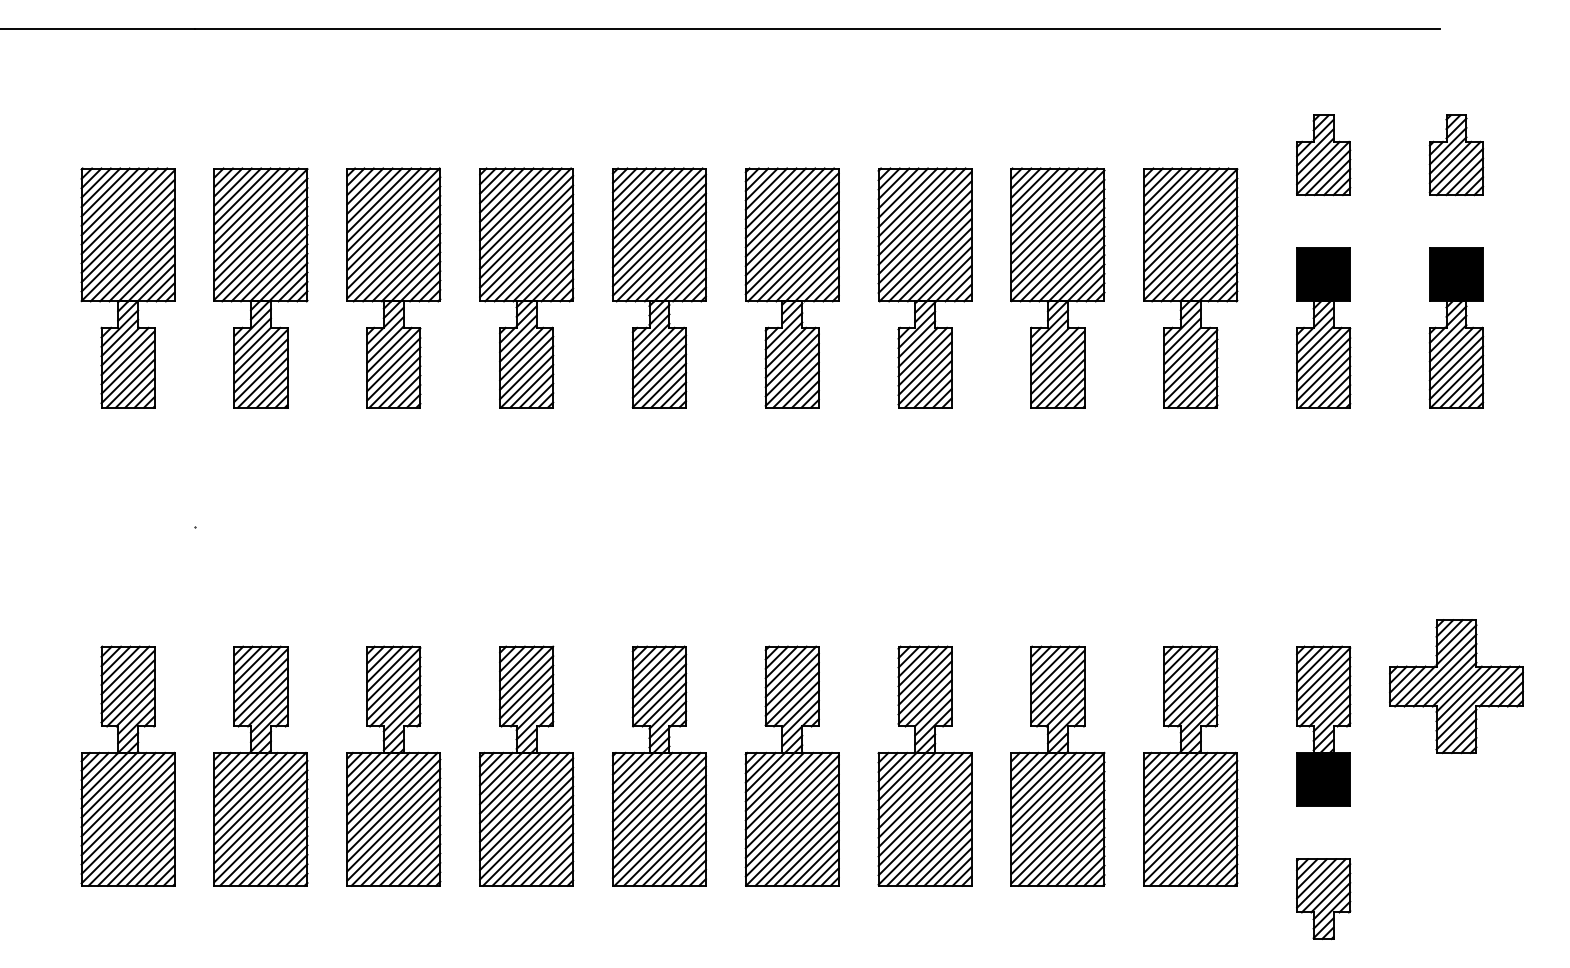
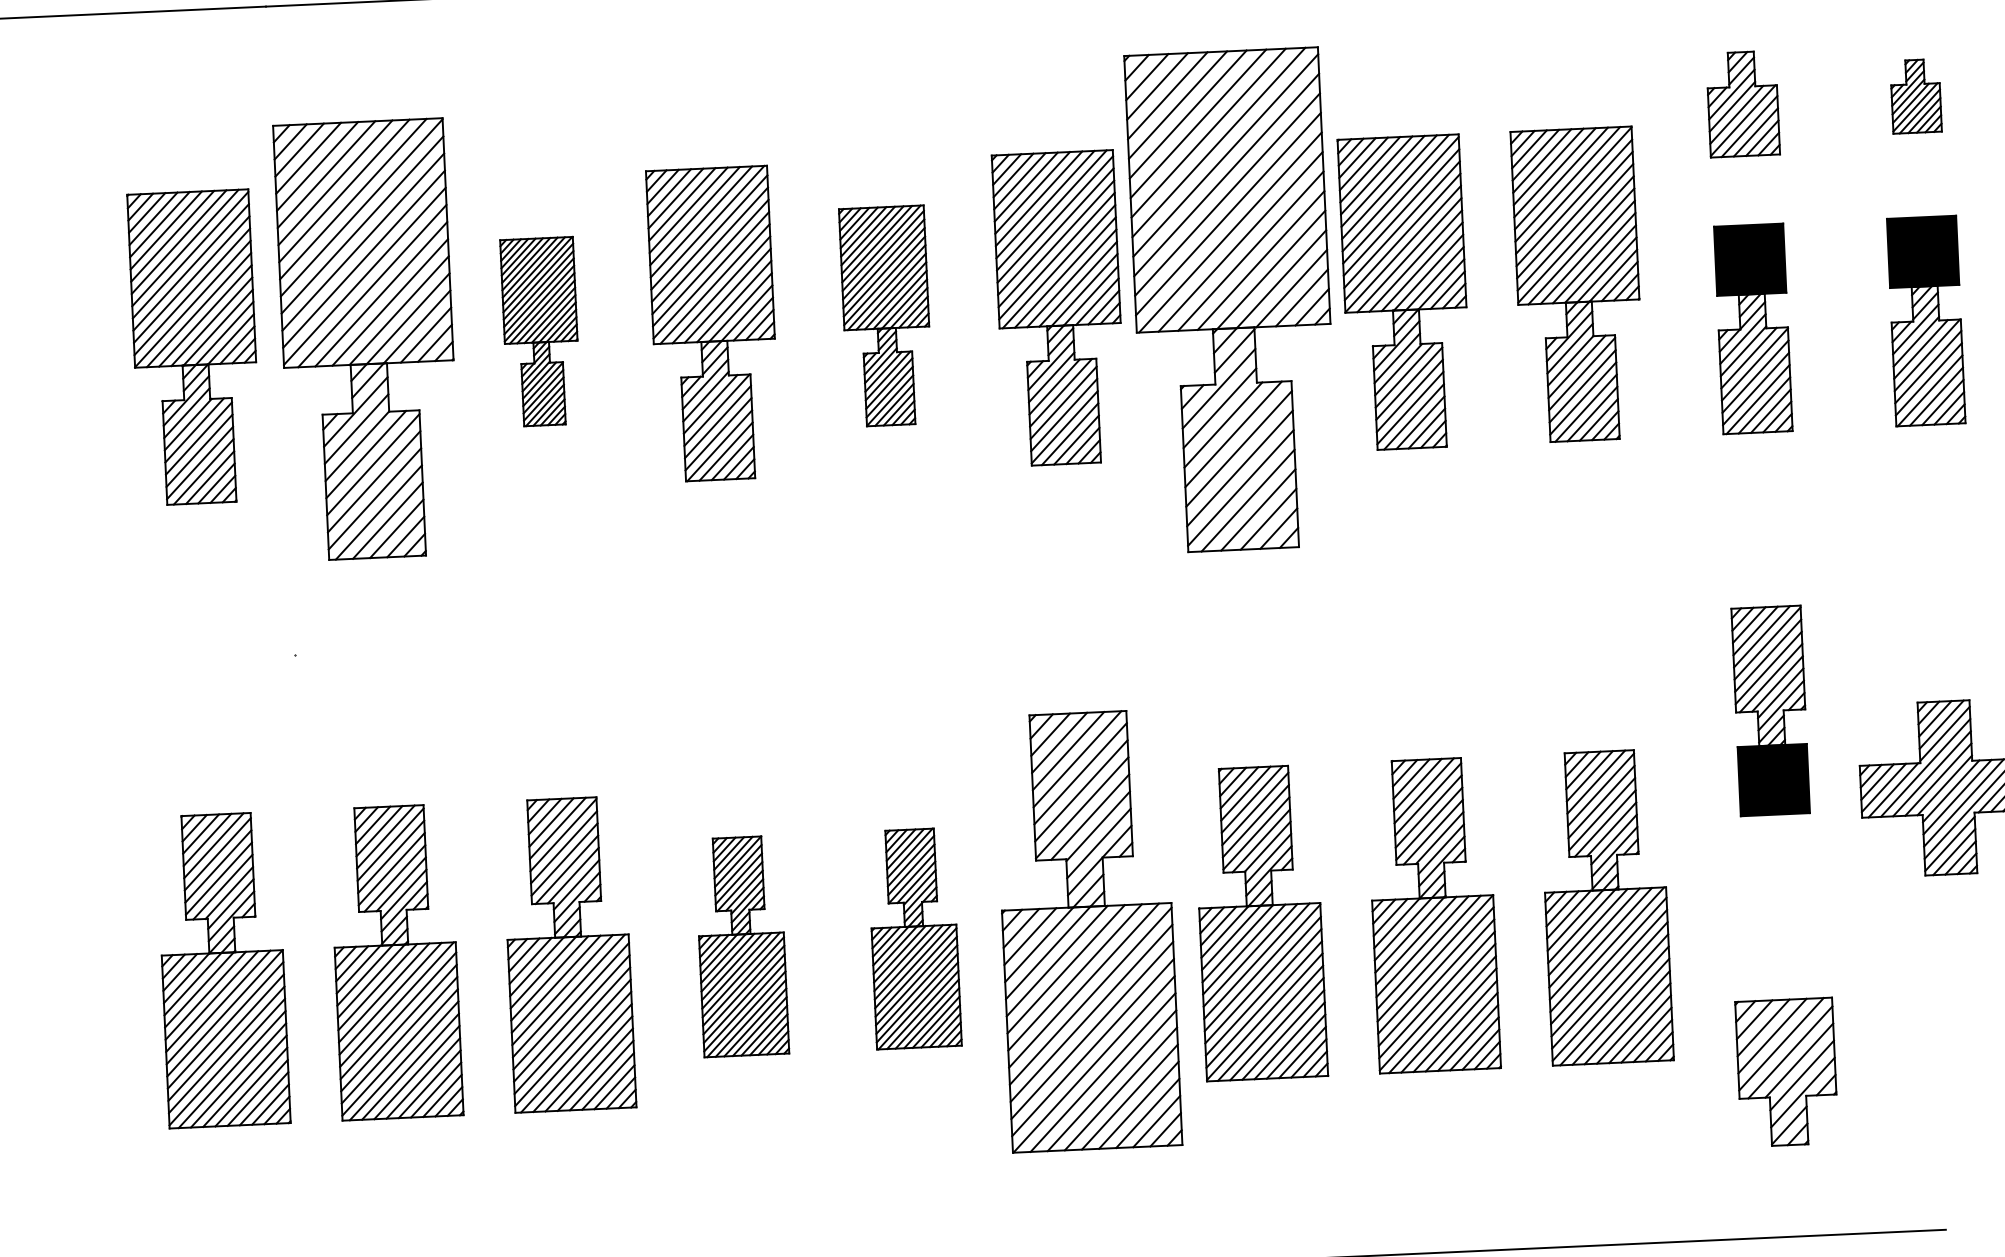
part: (1456, 155) -> (1916, 96), size x0.7
part: (260, 287) -> (367, 339), size x1.4
part: (393, 287) -> (540, 331), size x0.6
part: (658, 287) -> (885, 315), size x0.7
part: (924, 287) -> (1231, 299), size x1.6
part: (1323, 725) -> (1770, 709), moved
part: (526, 765) -> (741, 945), size x0.7
part: (658, 765) -> (913, 937), size x0.7
part: (791, 765) -> (1086, 929), size x1.4
part: (1323, 898) -> (1786, 1071), size x1.4

